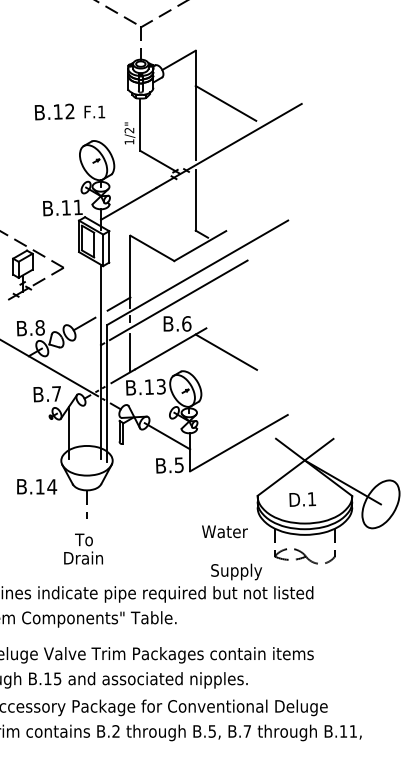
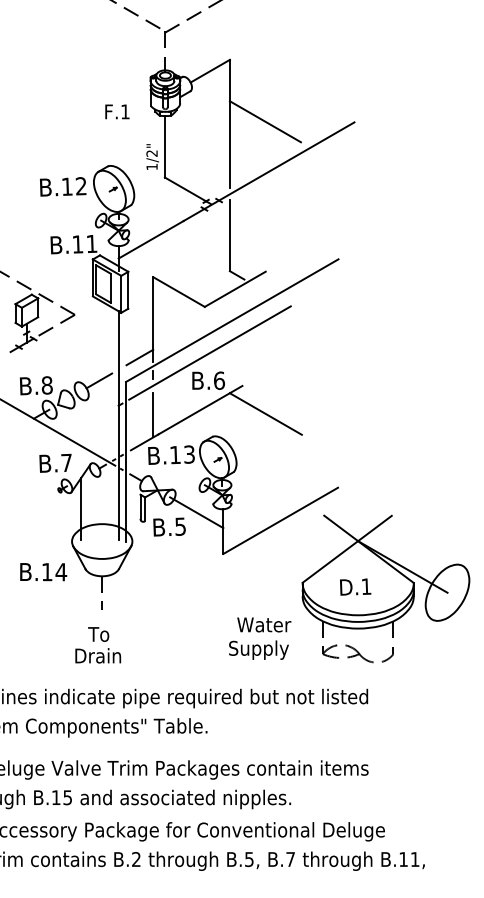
text: (54, 111) -> (63, 186), moved
text: (94, 111) -> (117, 111), moved
text: (169, 465) -> (169, 526), moved
text: (236, 571) -> (258, 649), moved

